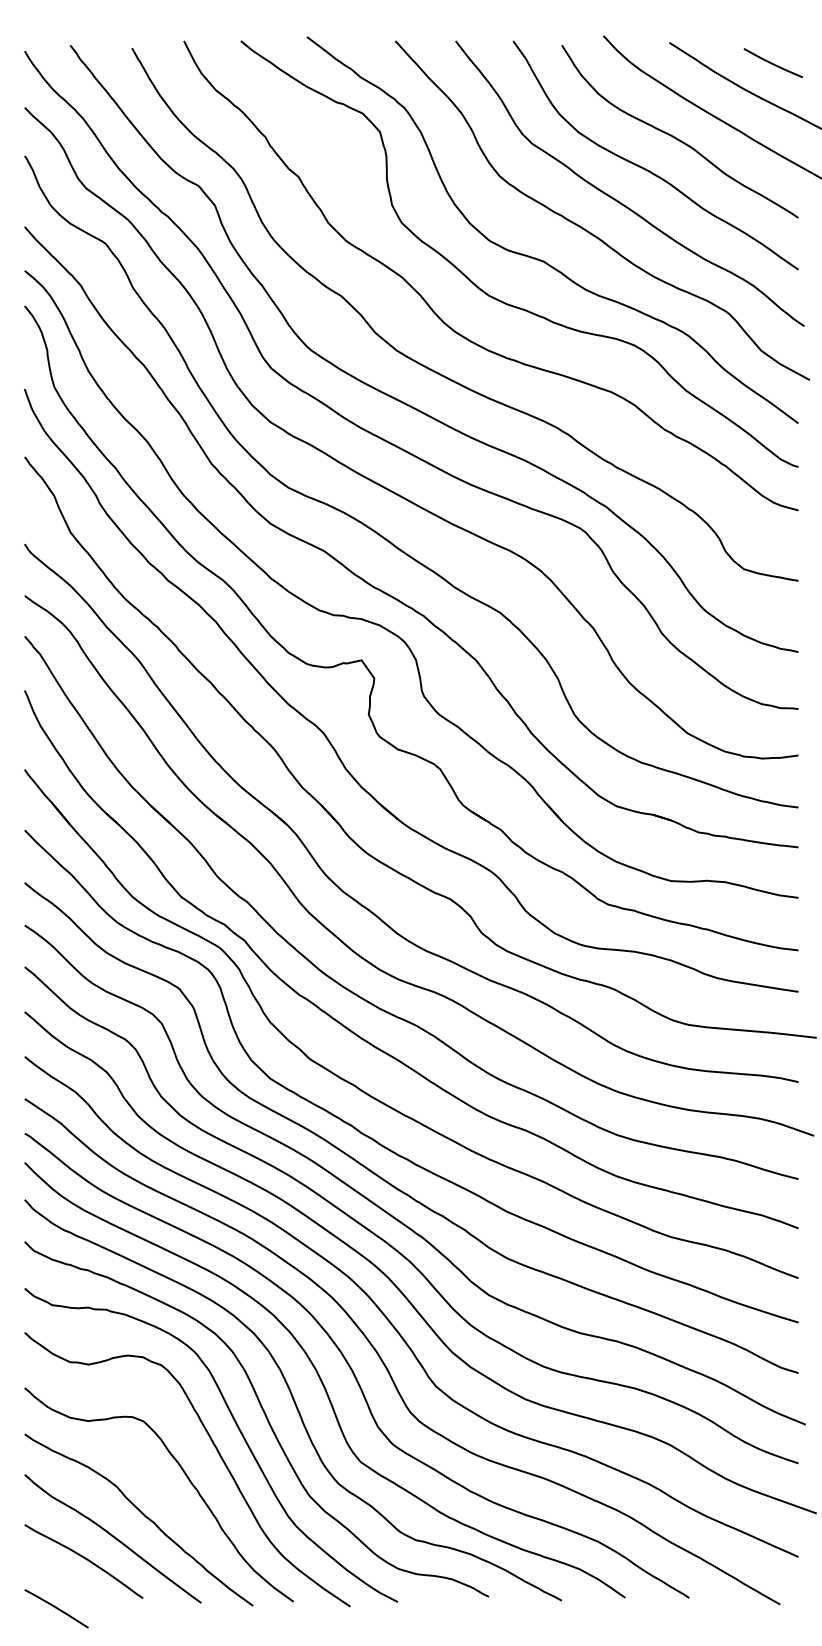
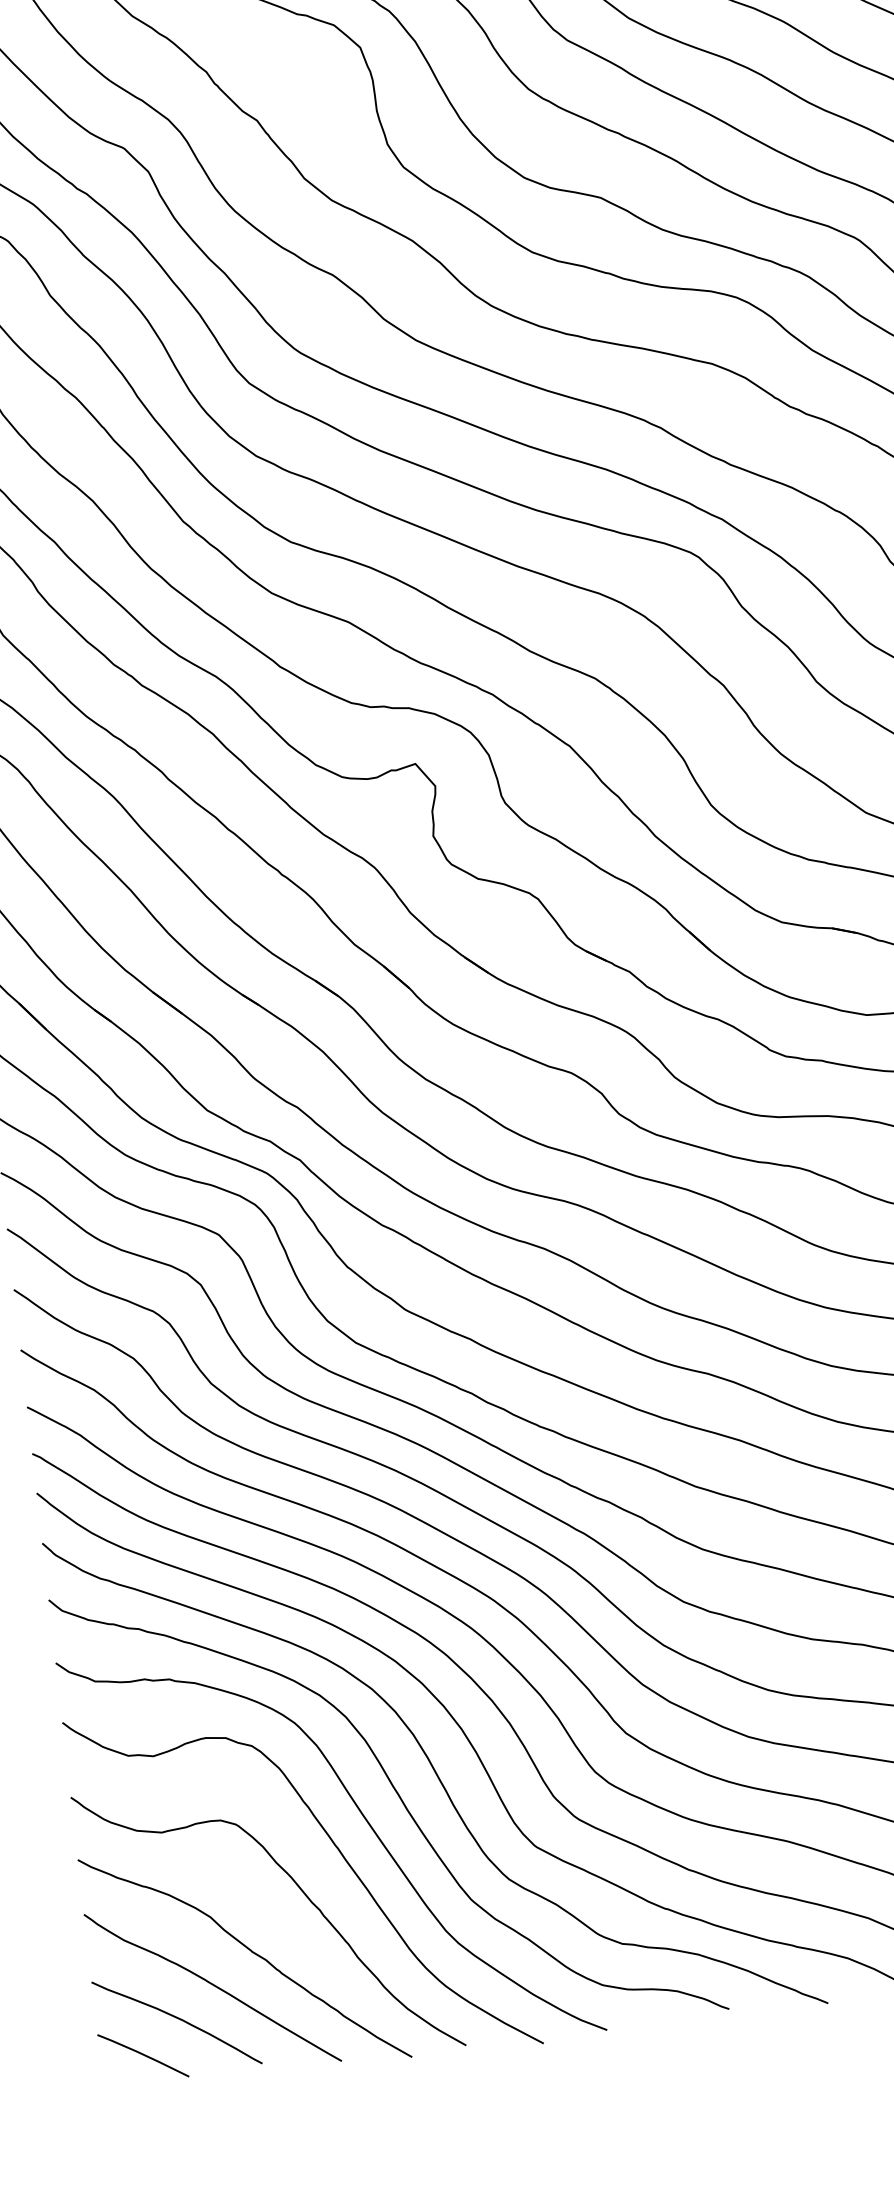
line: (56, 1608) -> (143, 2055), moved

